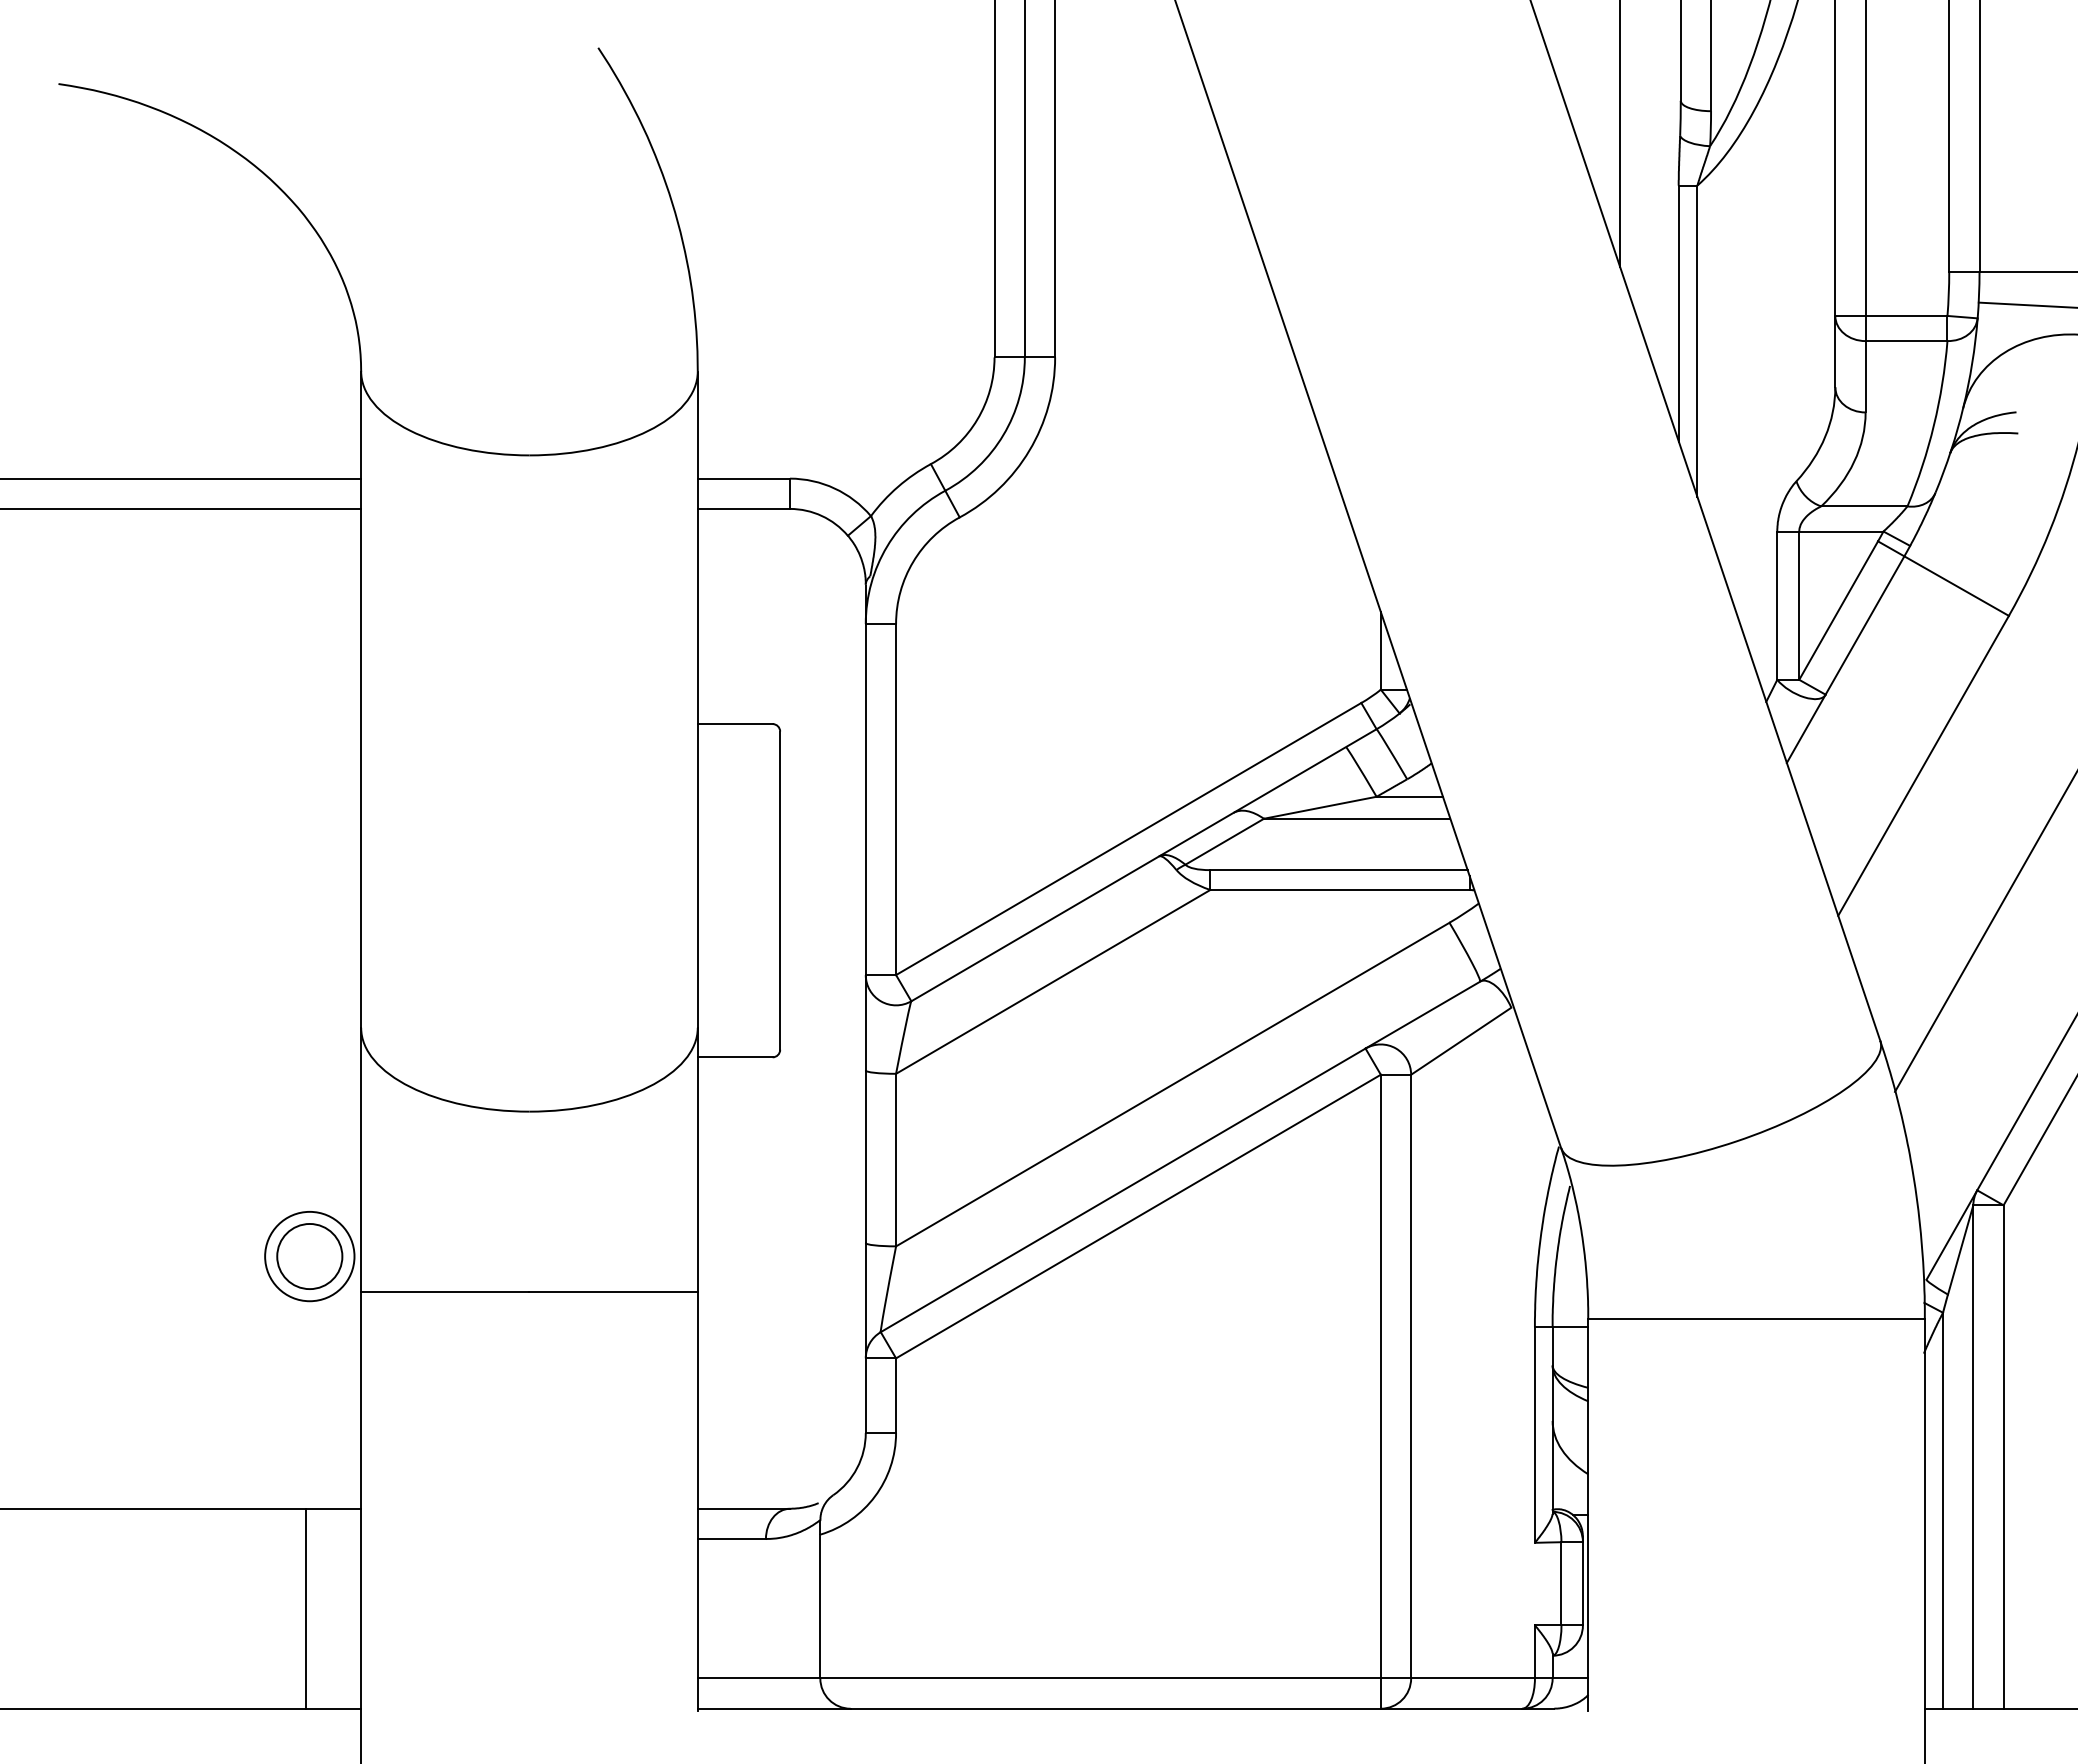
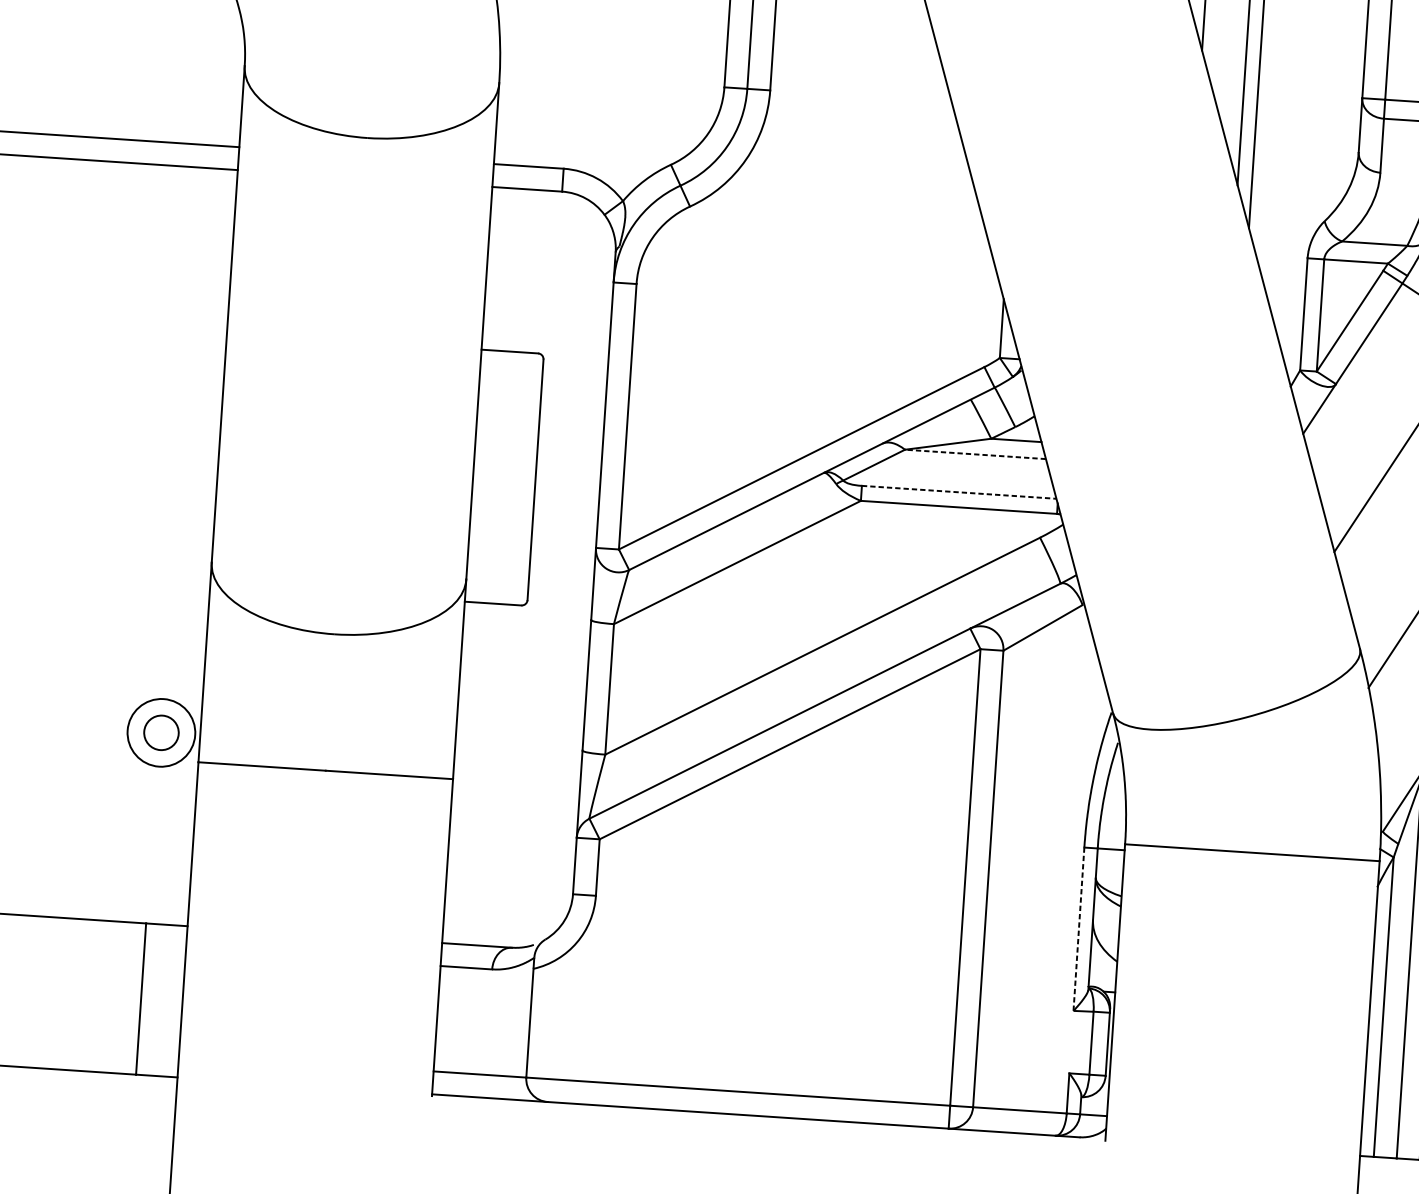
line: (1356, 818) -> (974, 454), solid -> dashed
line: (1339, 870) -> (959, 492), solid -> dashed
circle: (309, 1256) -> (161, 732), size x0.7
line: (1534, 1434) -> (1078, 928), solid -> dashed

